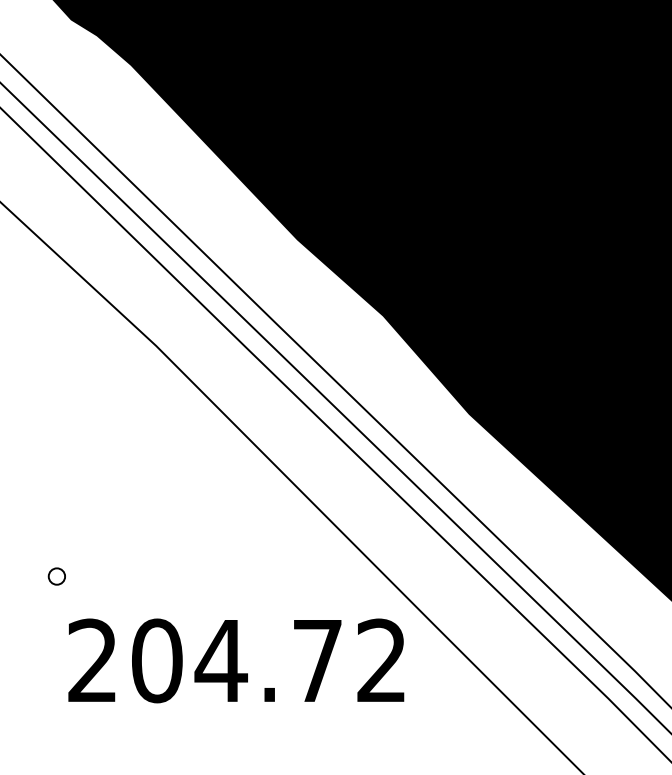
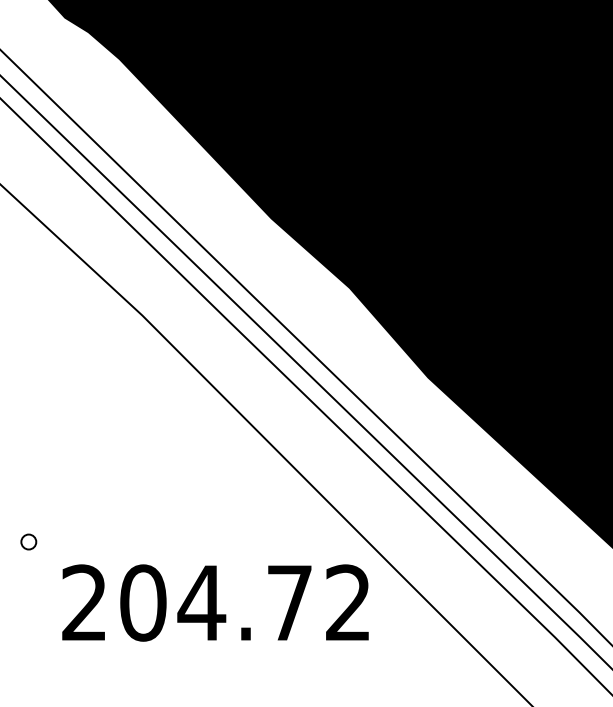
part: (56, 575) -> (28, 541), moved

